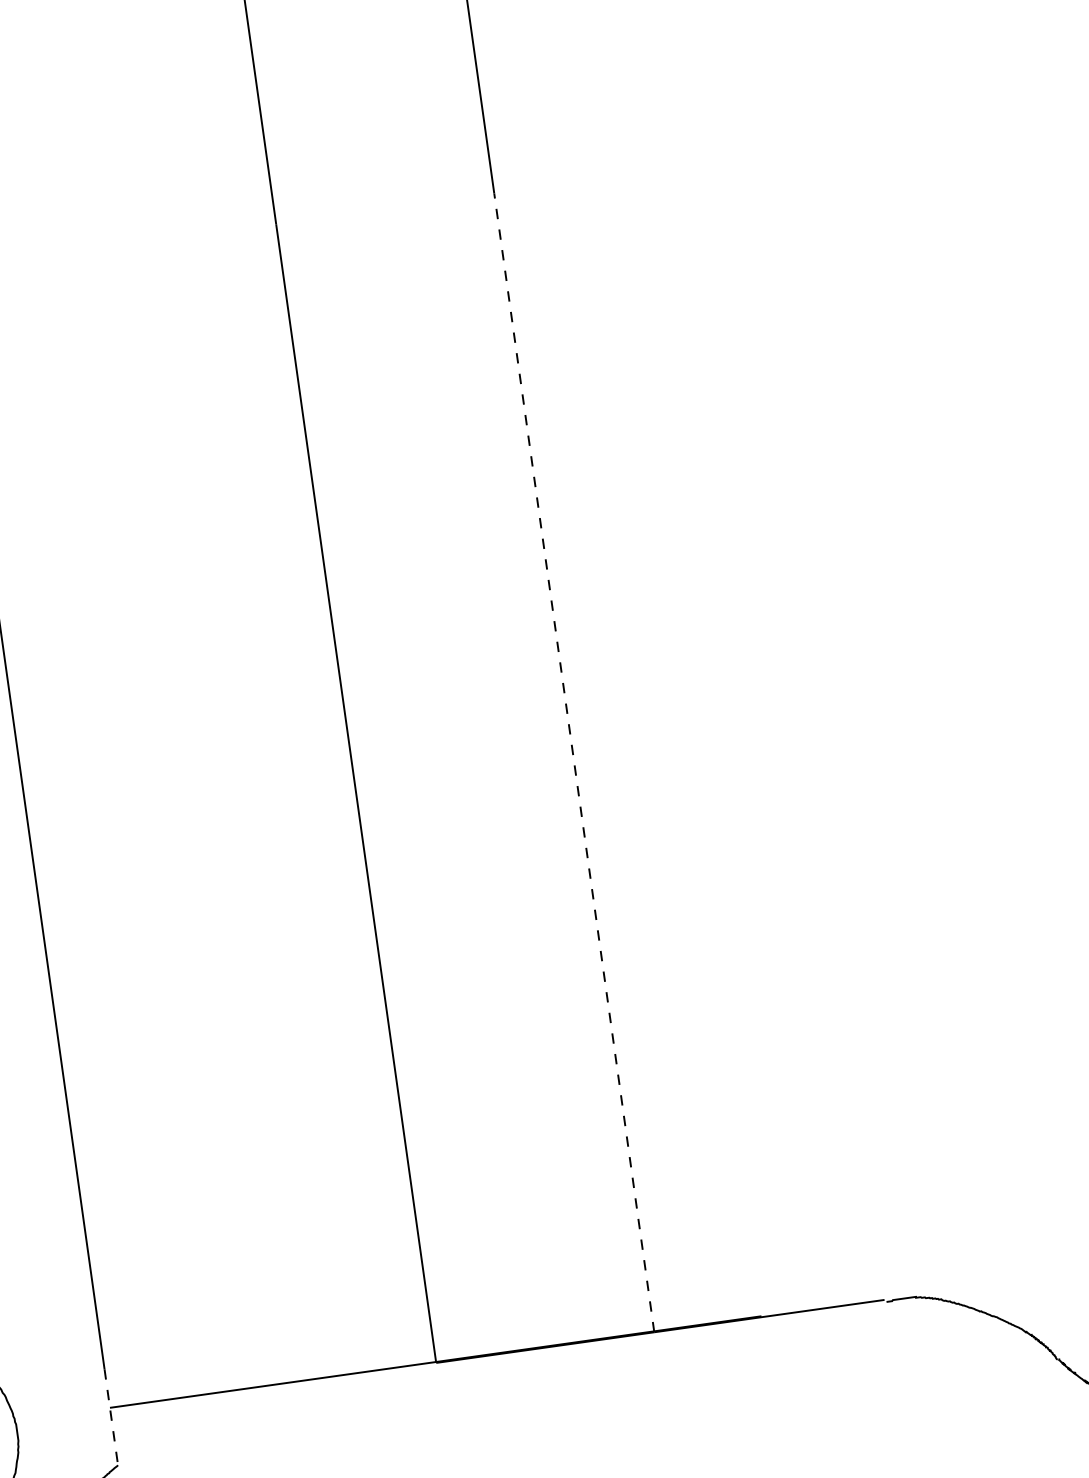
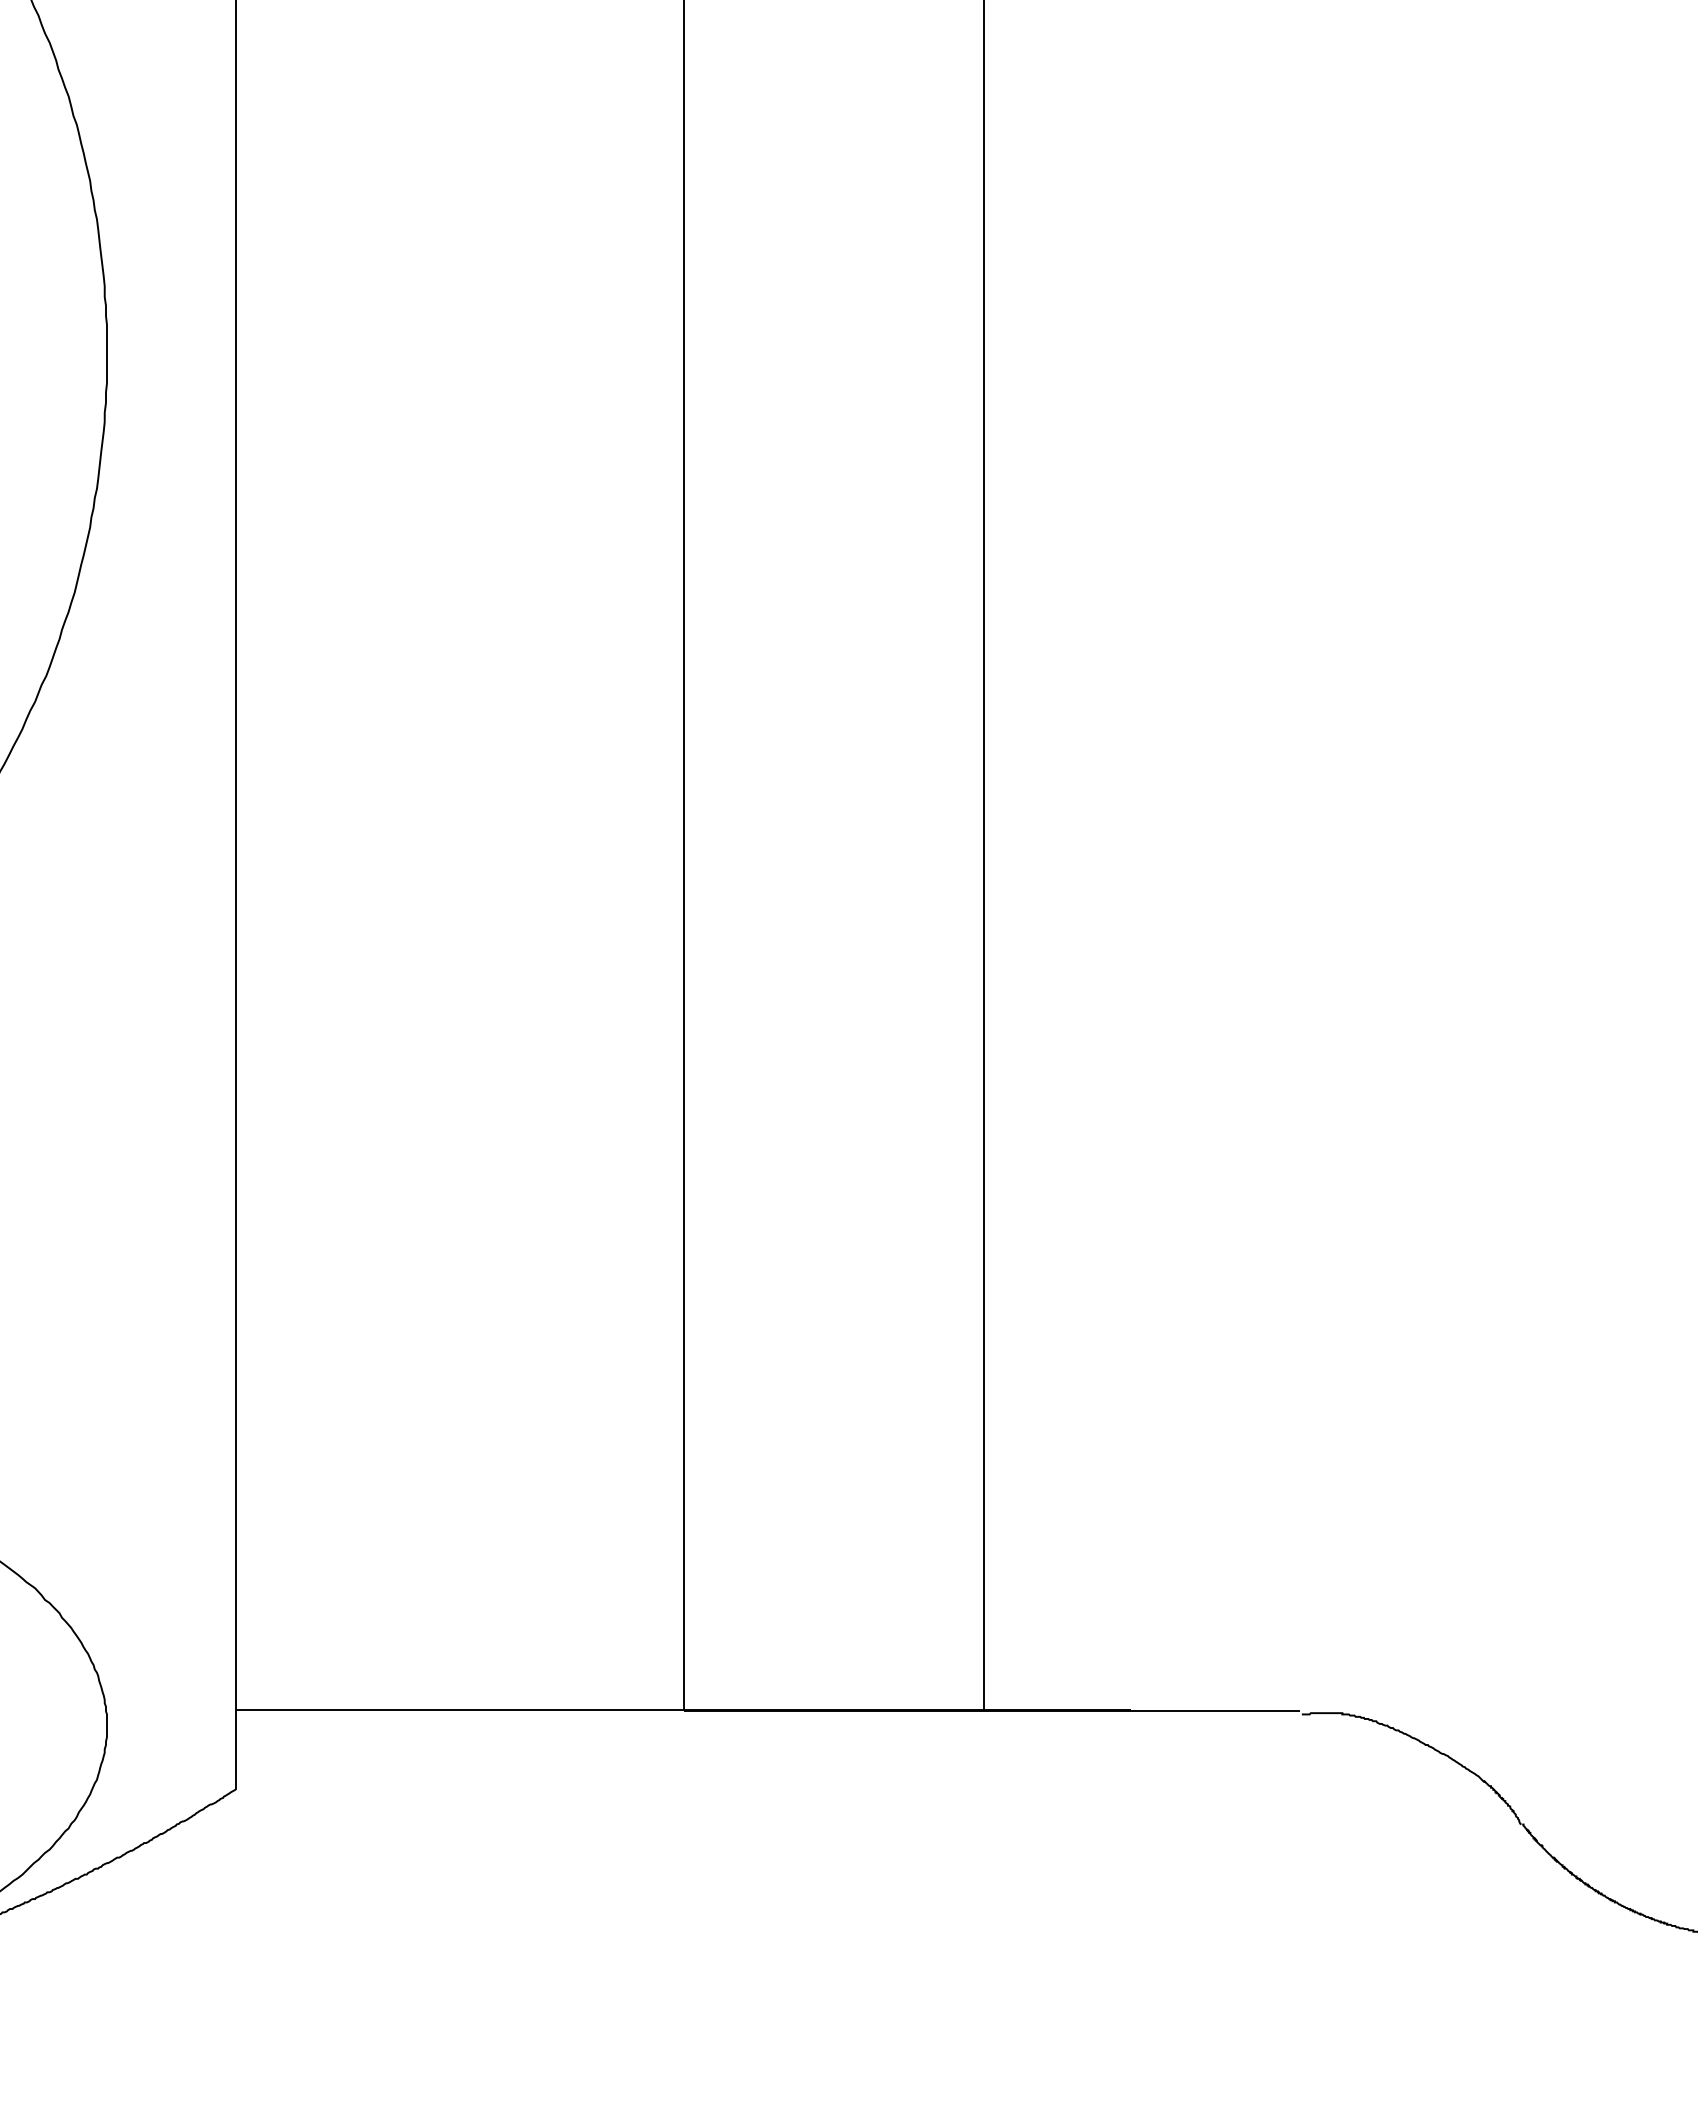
line: (574, 762) -> (983, 929), dashed -> solid
line: (111, 1416) -> (236, 1722), dashed -> solid

